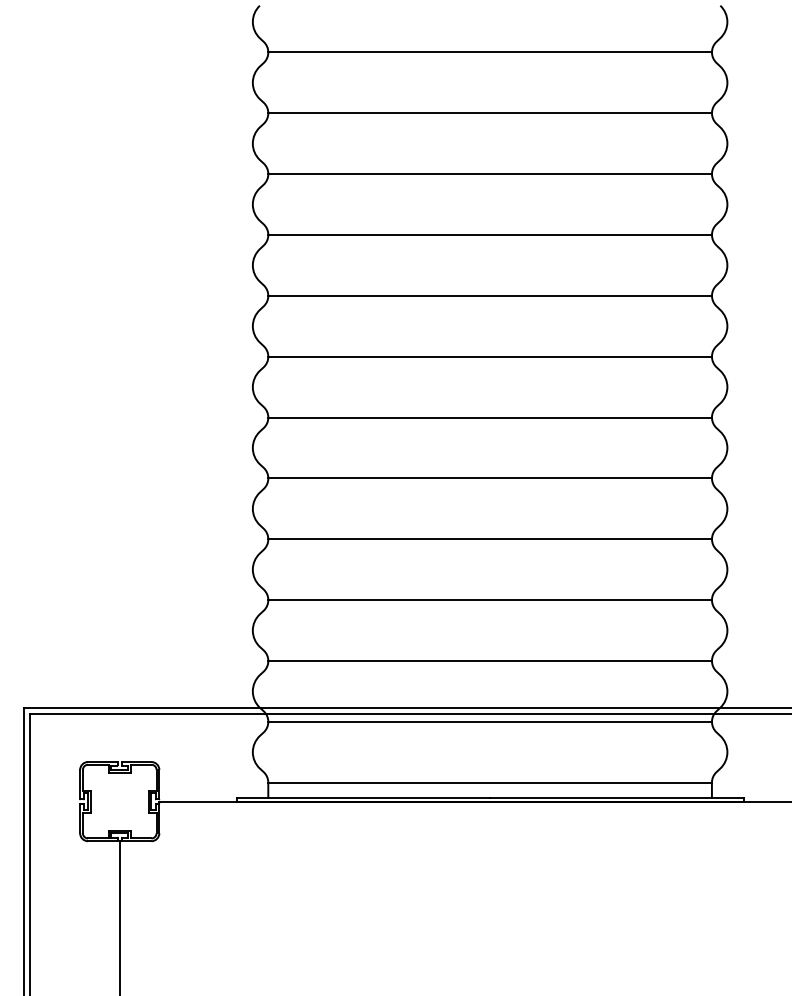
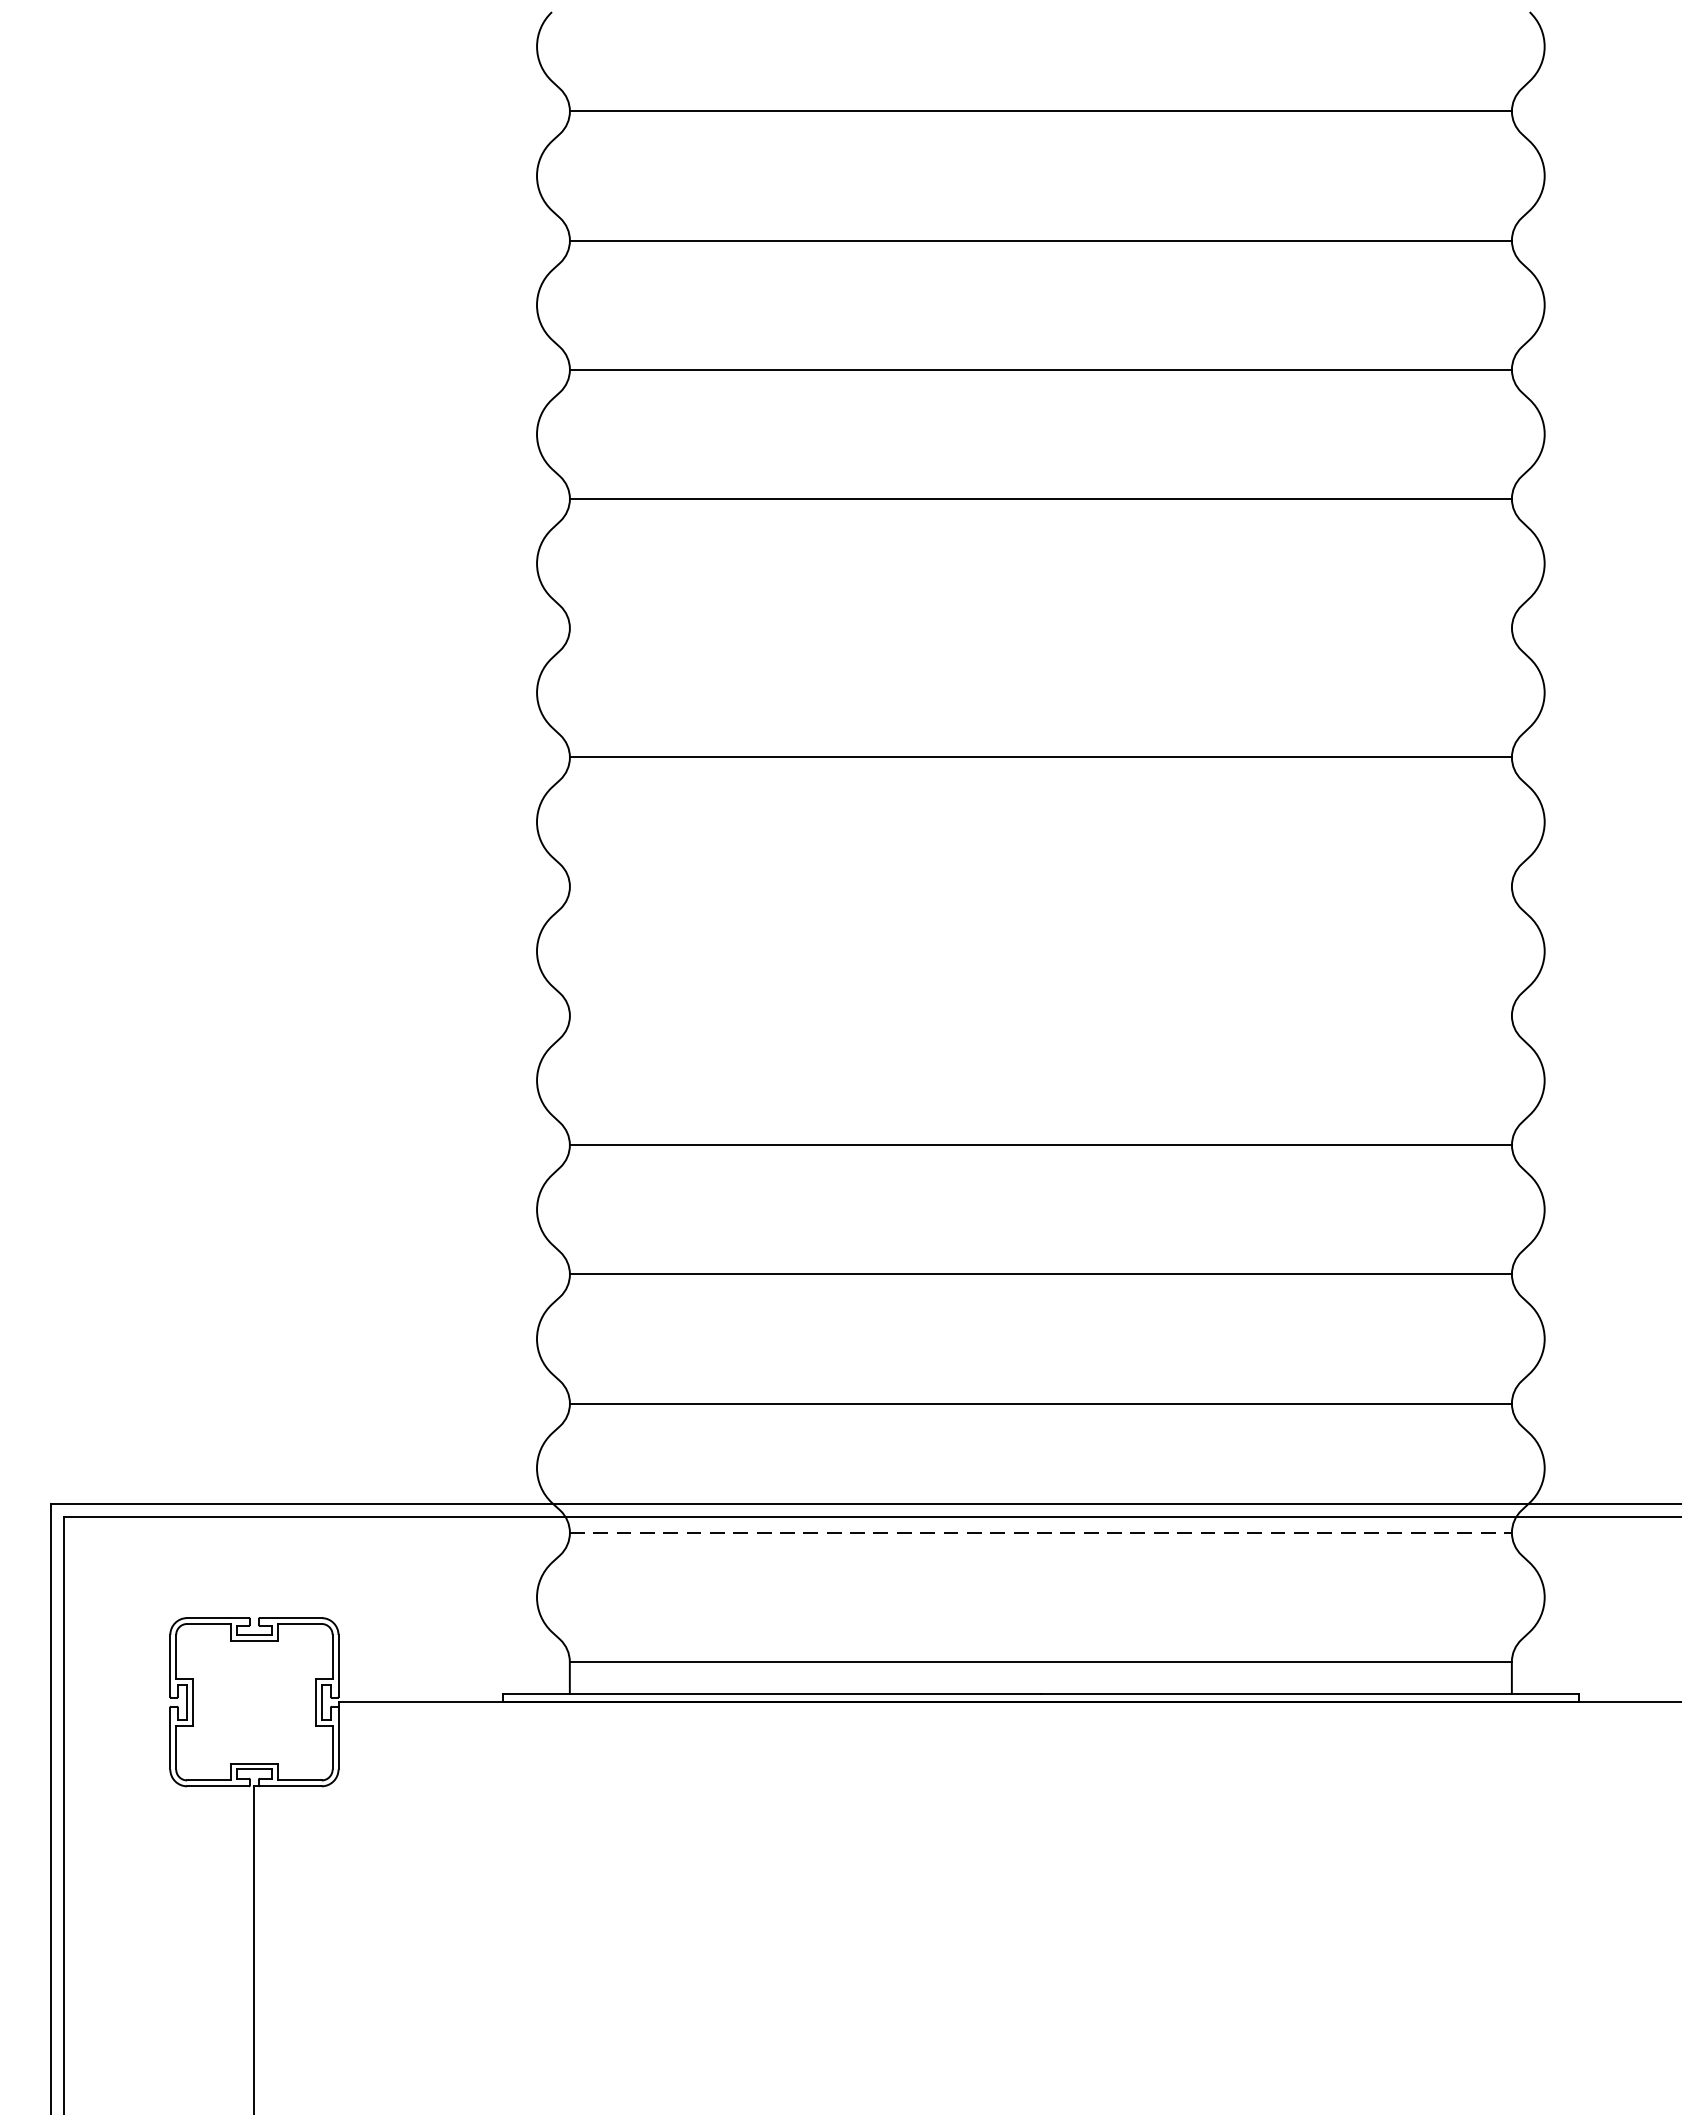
line: (489, 295) -> (1039, 627), removed
line: (489, 417) -> (1039, 886), removed
line: (489, 478) -> (1039, 1016), removed
line: (490, 721) -> (1041, 1532), solid -> dashed

